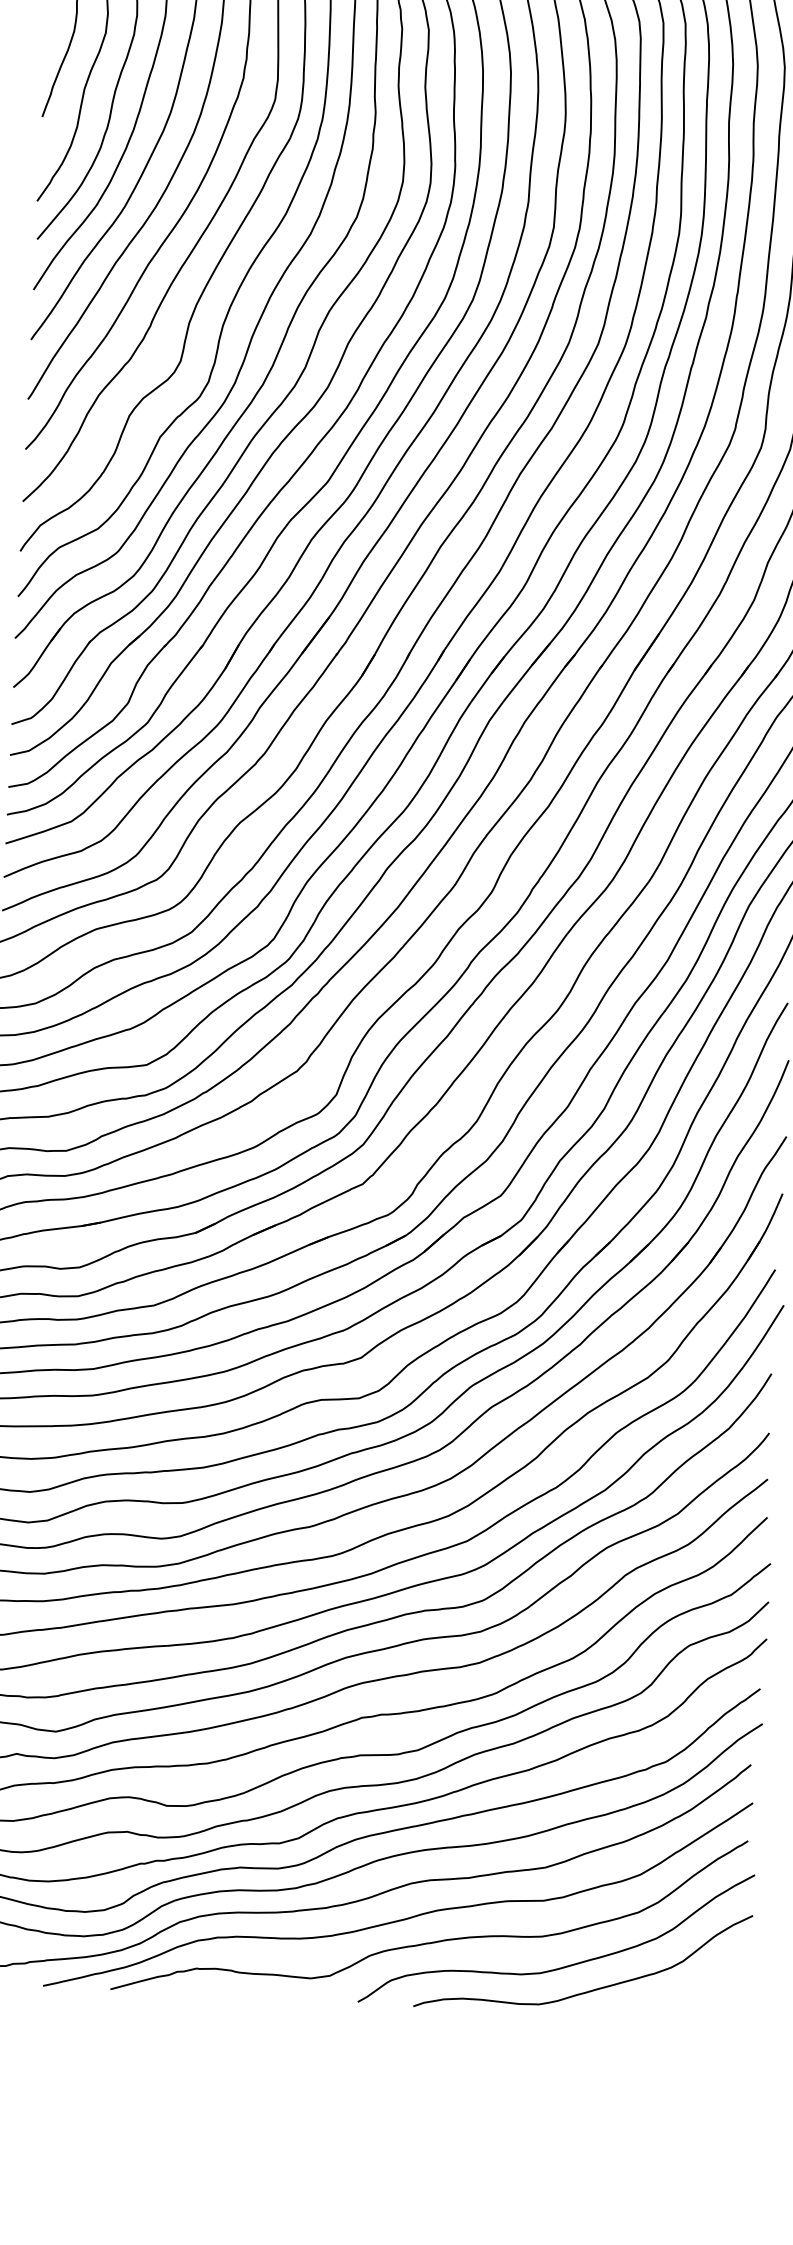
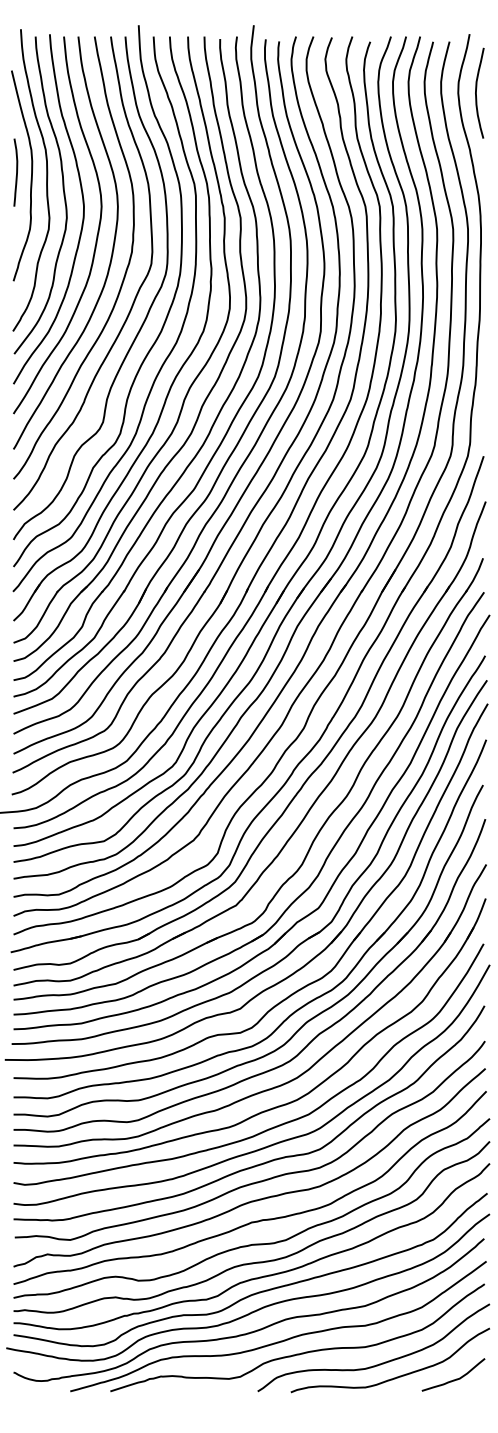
curve: (692, 1997) -> (456, 1378), added

